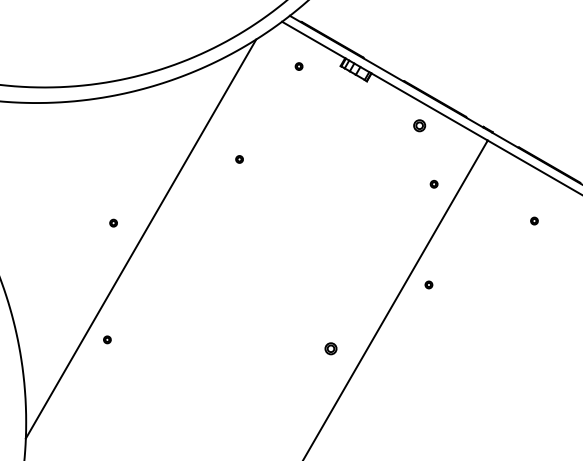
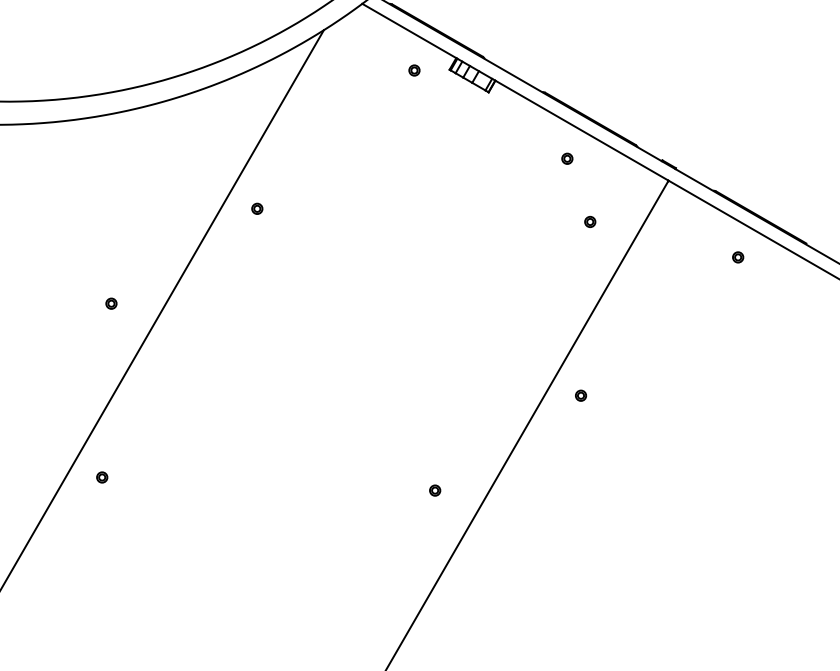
part: (298, 66) -> (413, 70), moved
part: (419, 125) -> (566, 158), size x0.62
part: (239, 159) -> (257, 208), moved
part: (433, 183) -> (589, 220), moved
part: (534, 220) -> (738, 256), moved
part: (330, 348) -> (434, 490), size x0.62

